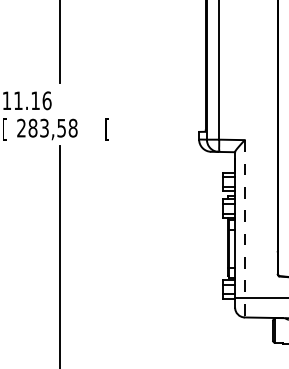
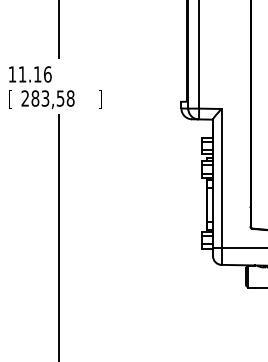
text: (107, 129) -> (100, 99), [ -> ]
line: (244, 228) -> (221, 186), dashed -> solid

